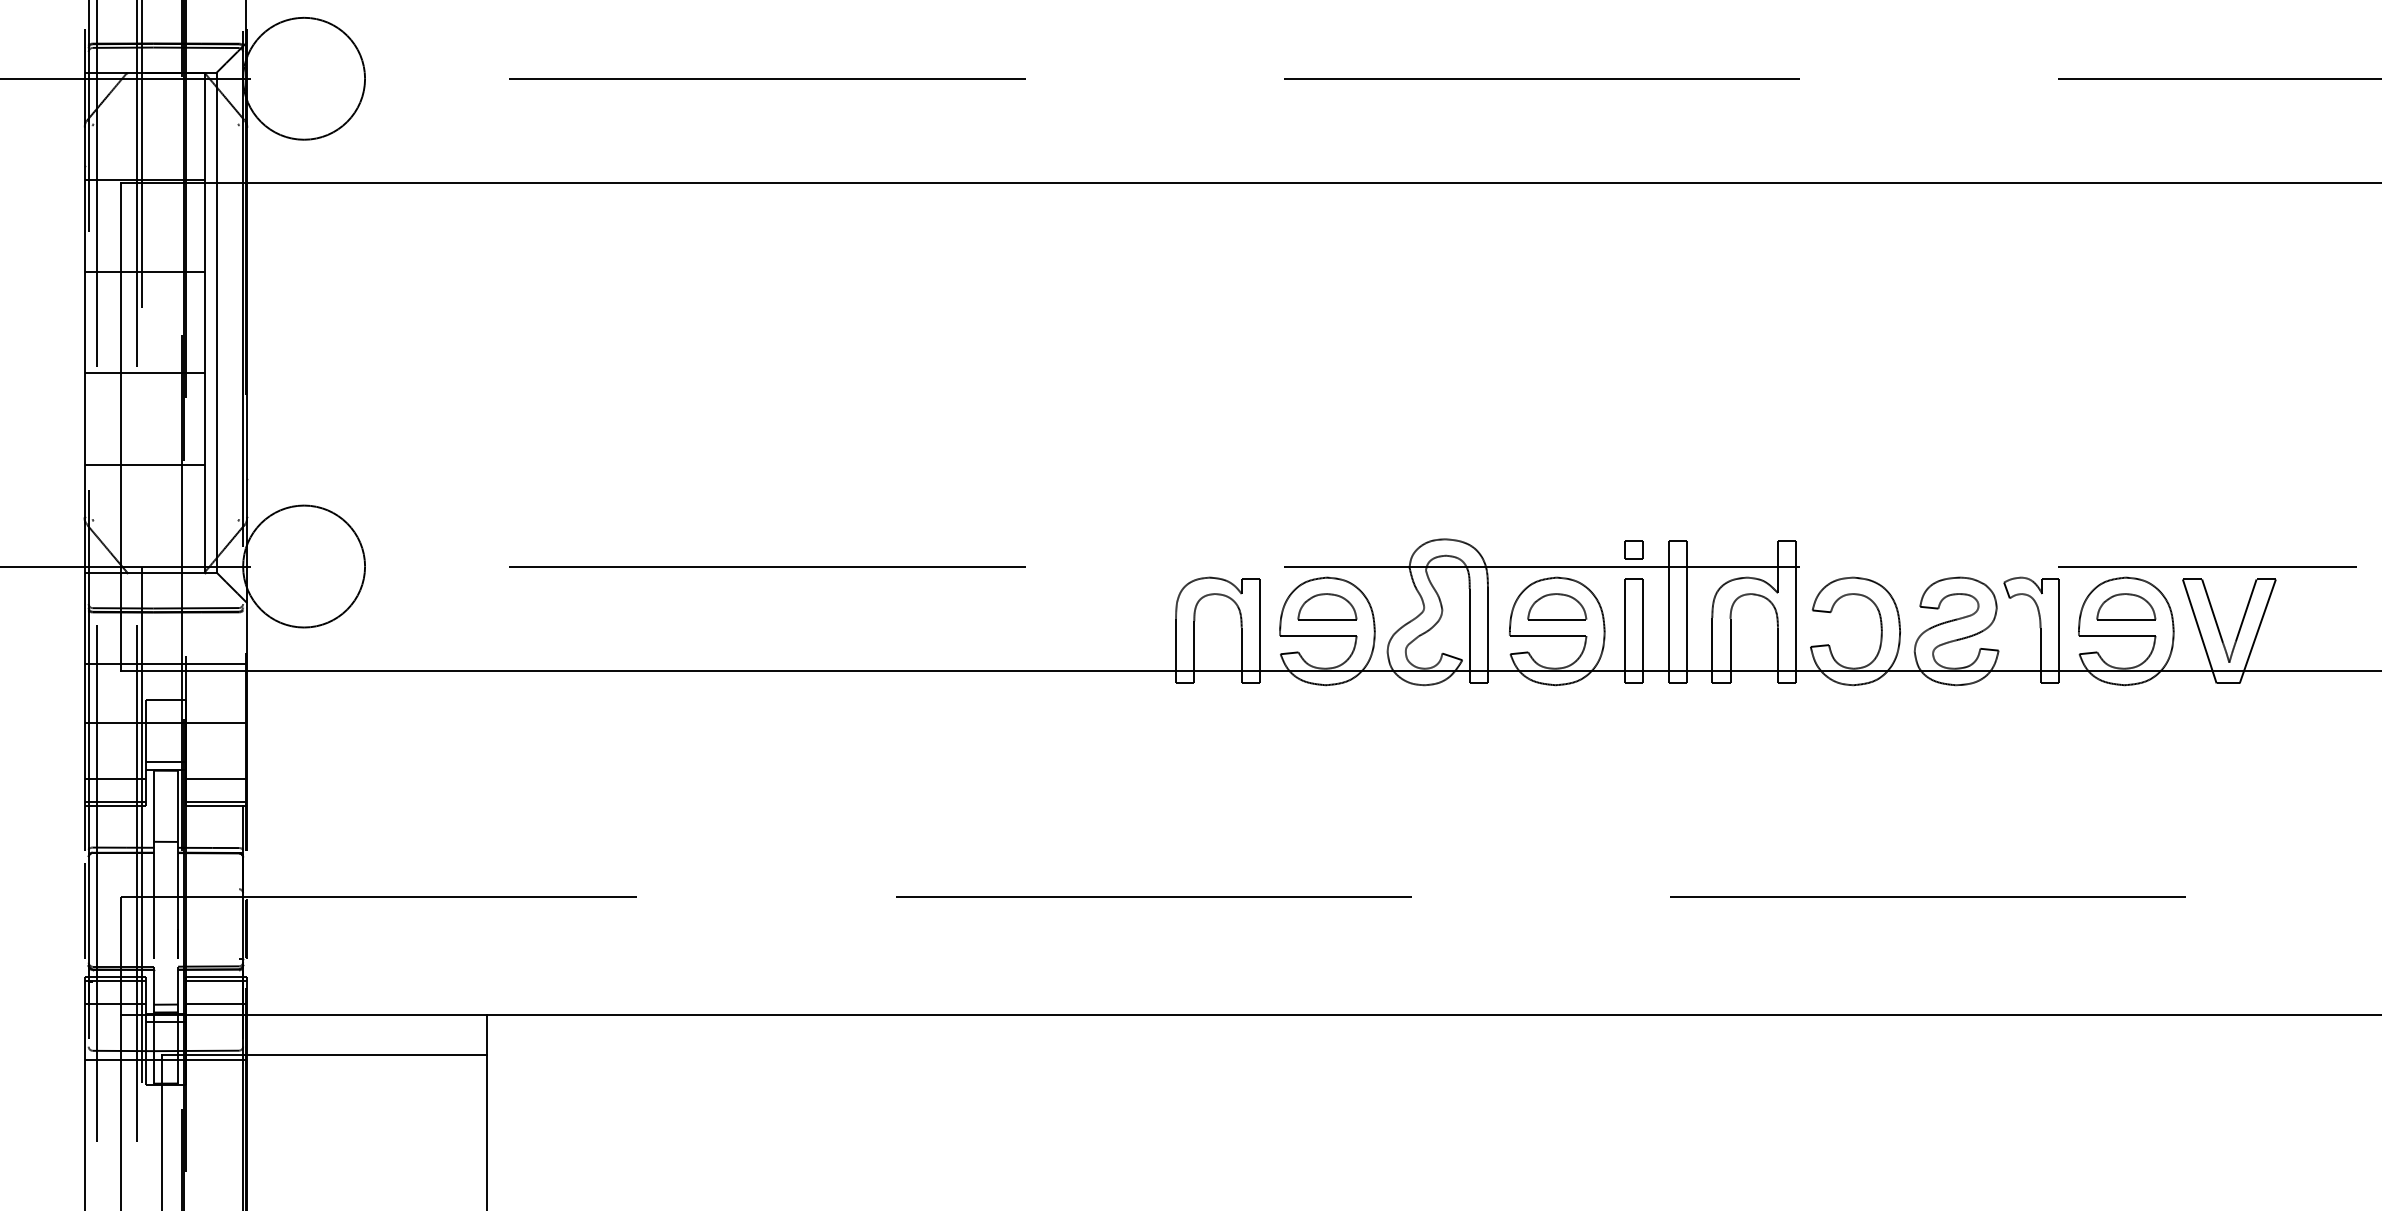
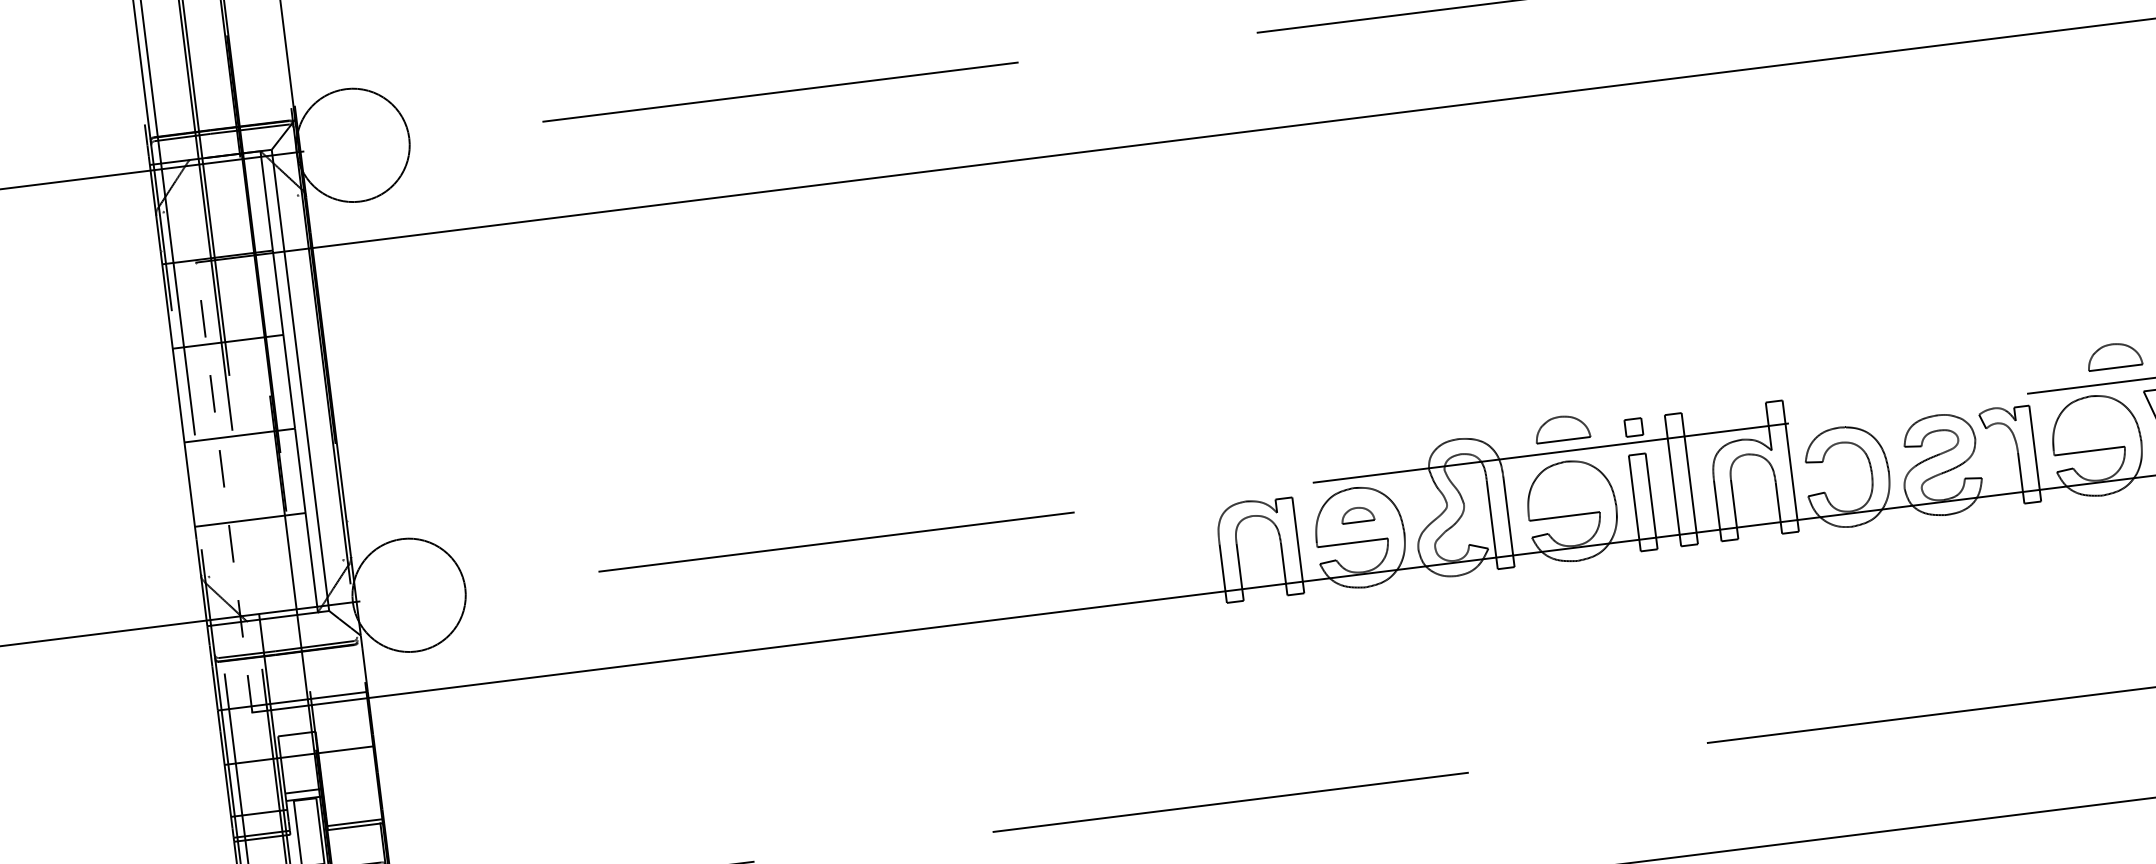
line: (121, 426) -> (224, 487), solid -> dashed
part: (1327, 606) -> (1357, 514), size x0.6
part: (1557, 606) -> (1562, 428), moved
part: (2126, 606) -> (2114, 355), moved
line: (216, 779) -> (352, 801), removed

